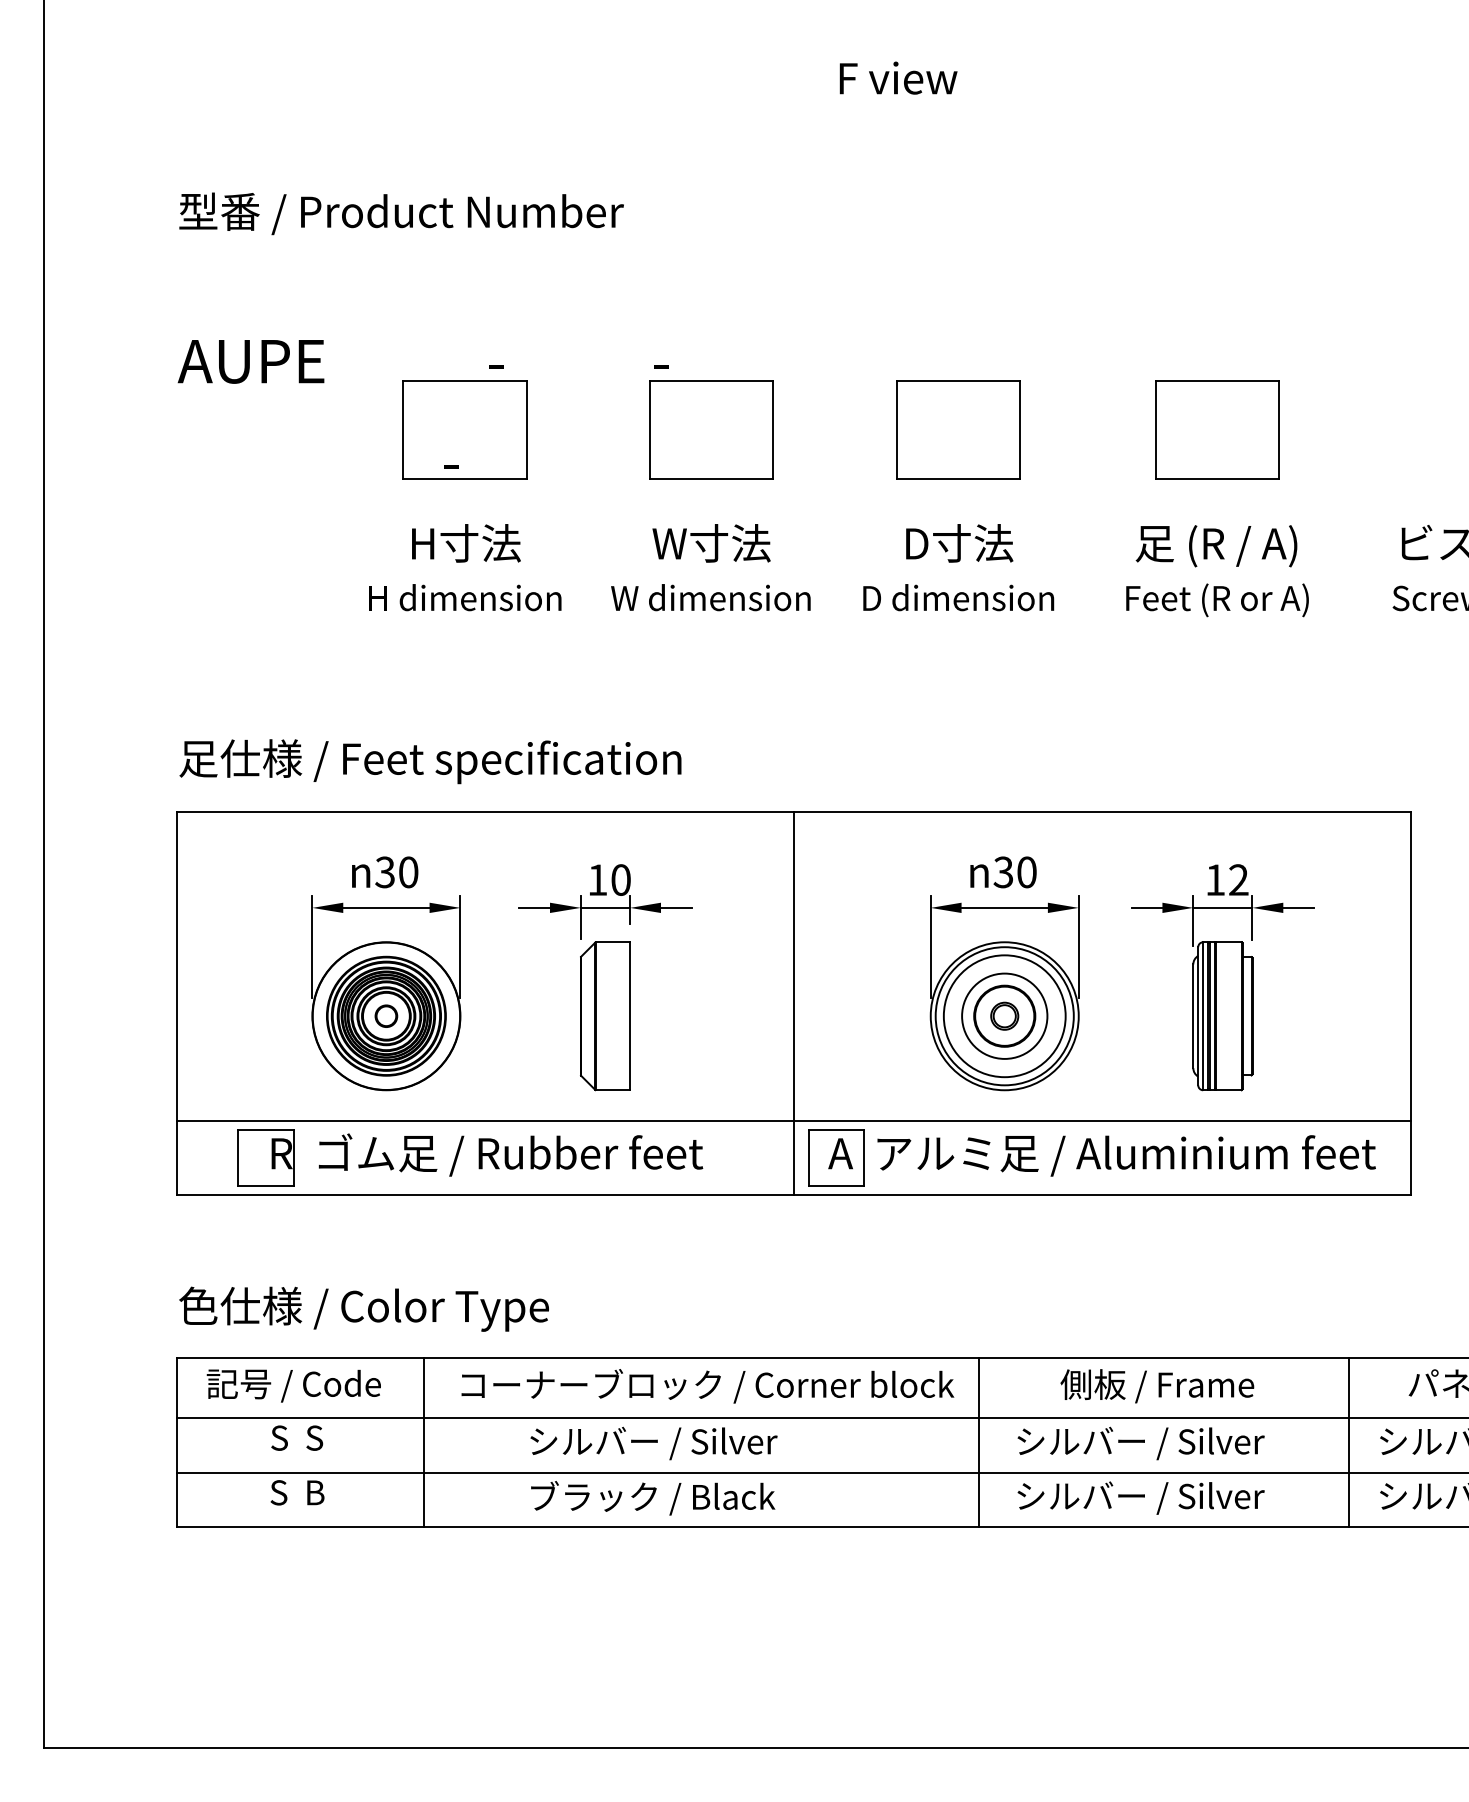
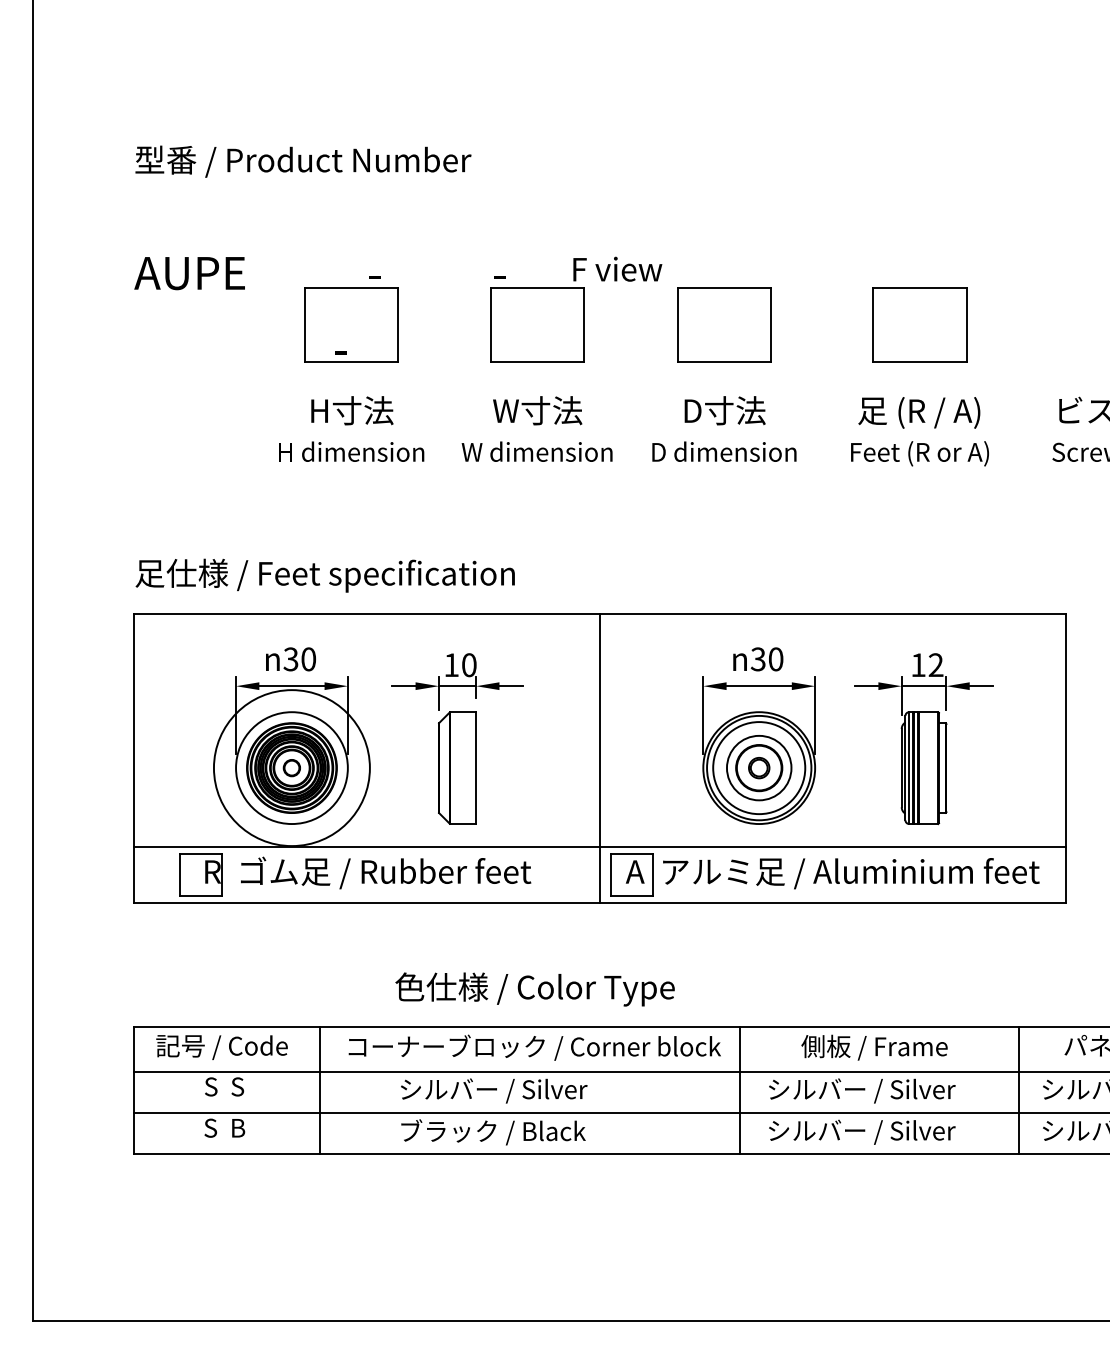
text: (898, 77) -> (617, 268), moved
circle: (386, 1015) -> (292, 767), size x1.4
text: (363, 1308) -> (534, 988), moved

